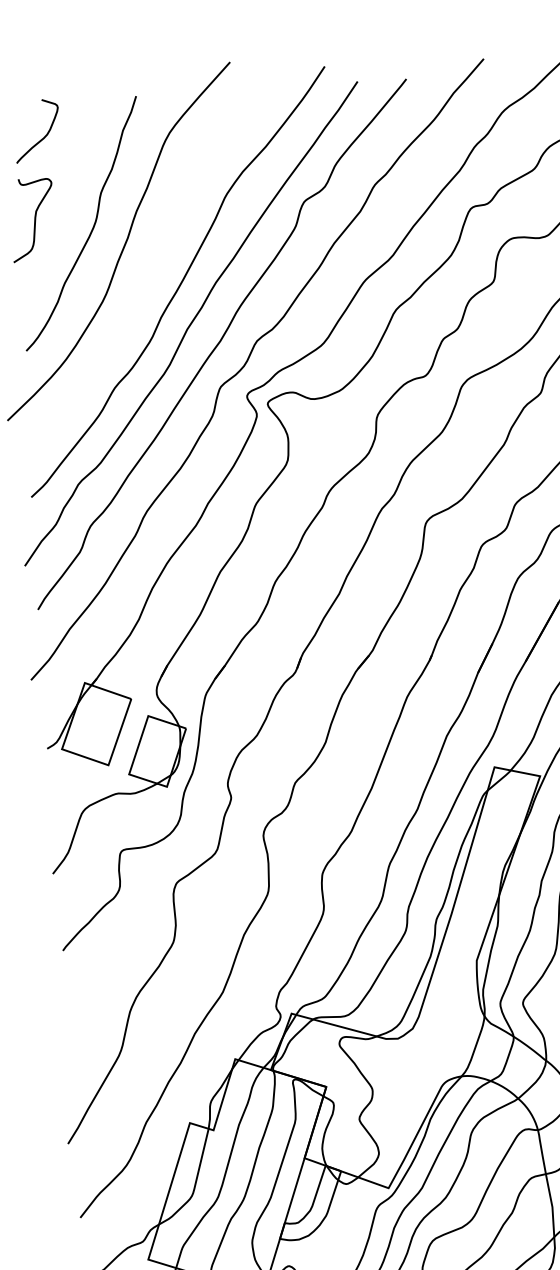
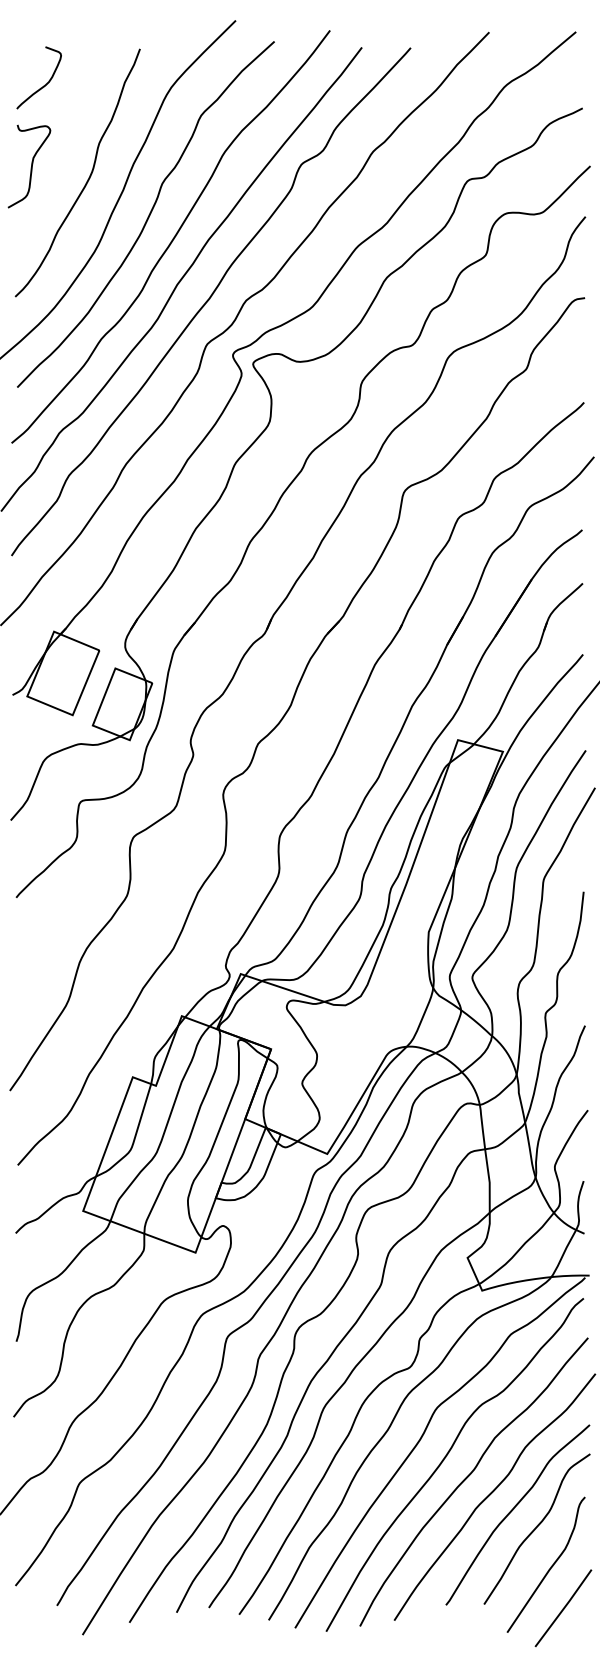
curve: (154, 260) -> (148, 214), added

